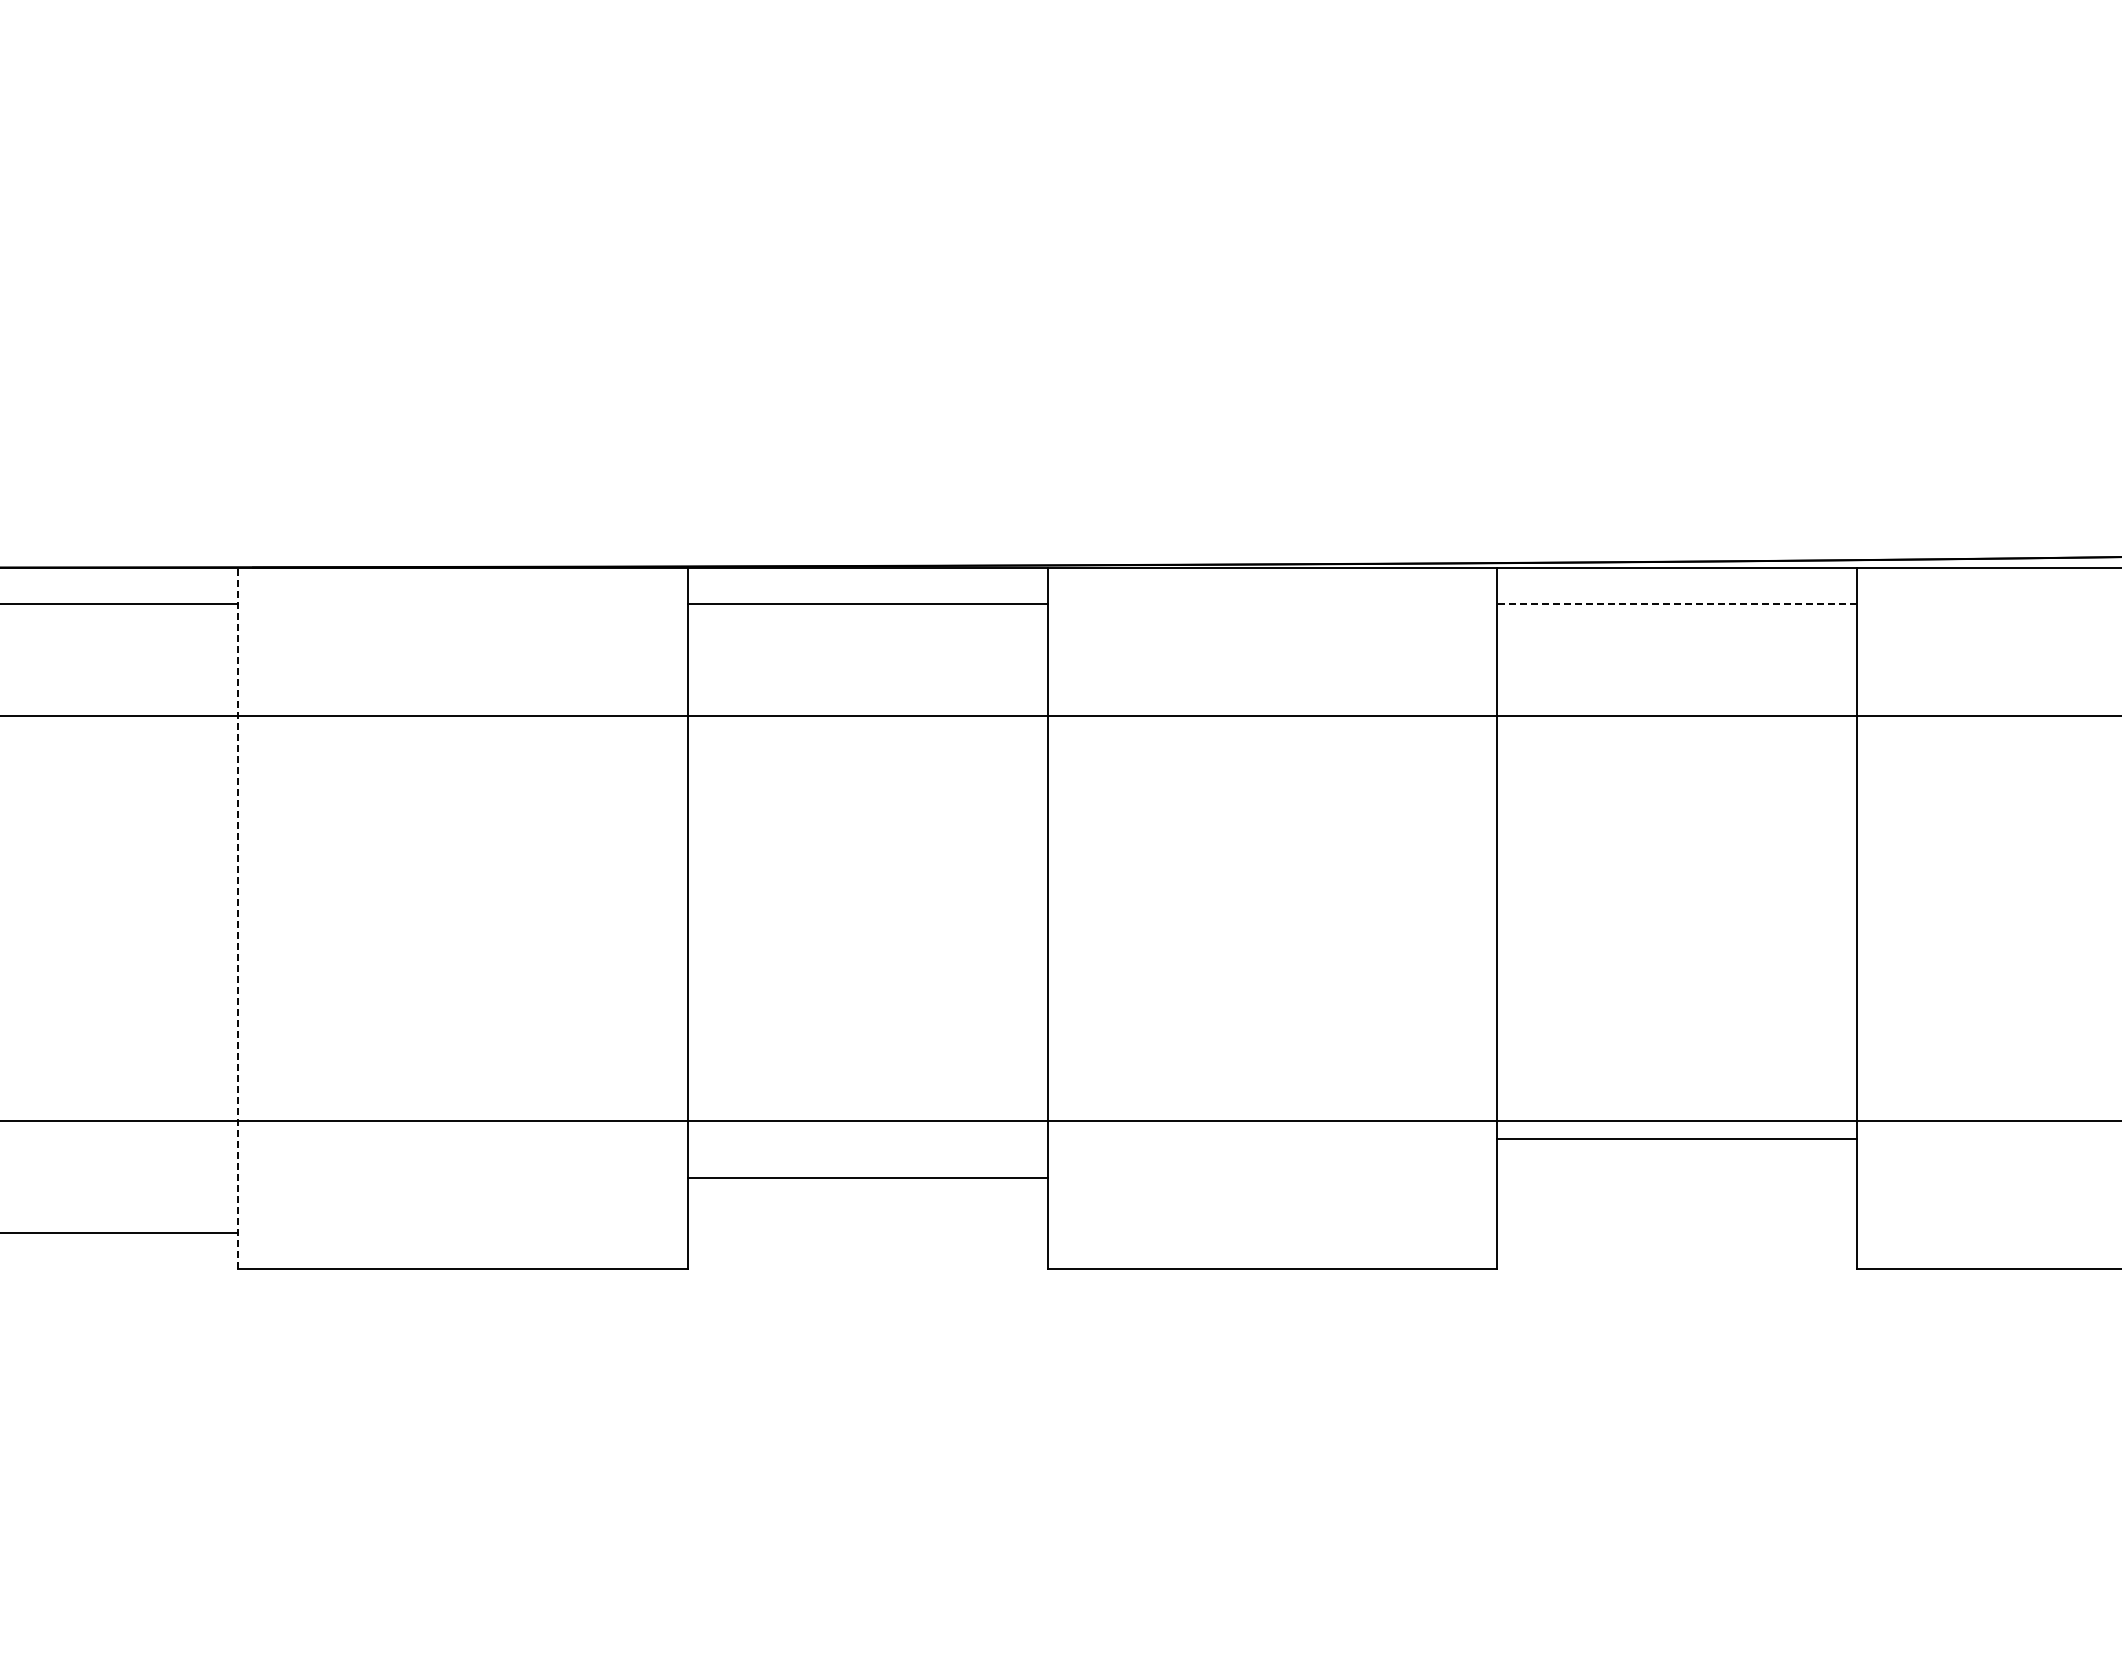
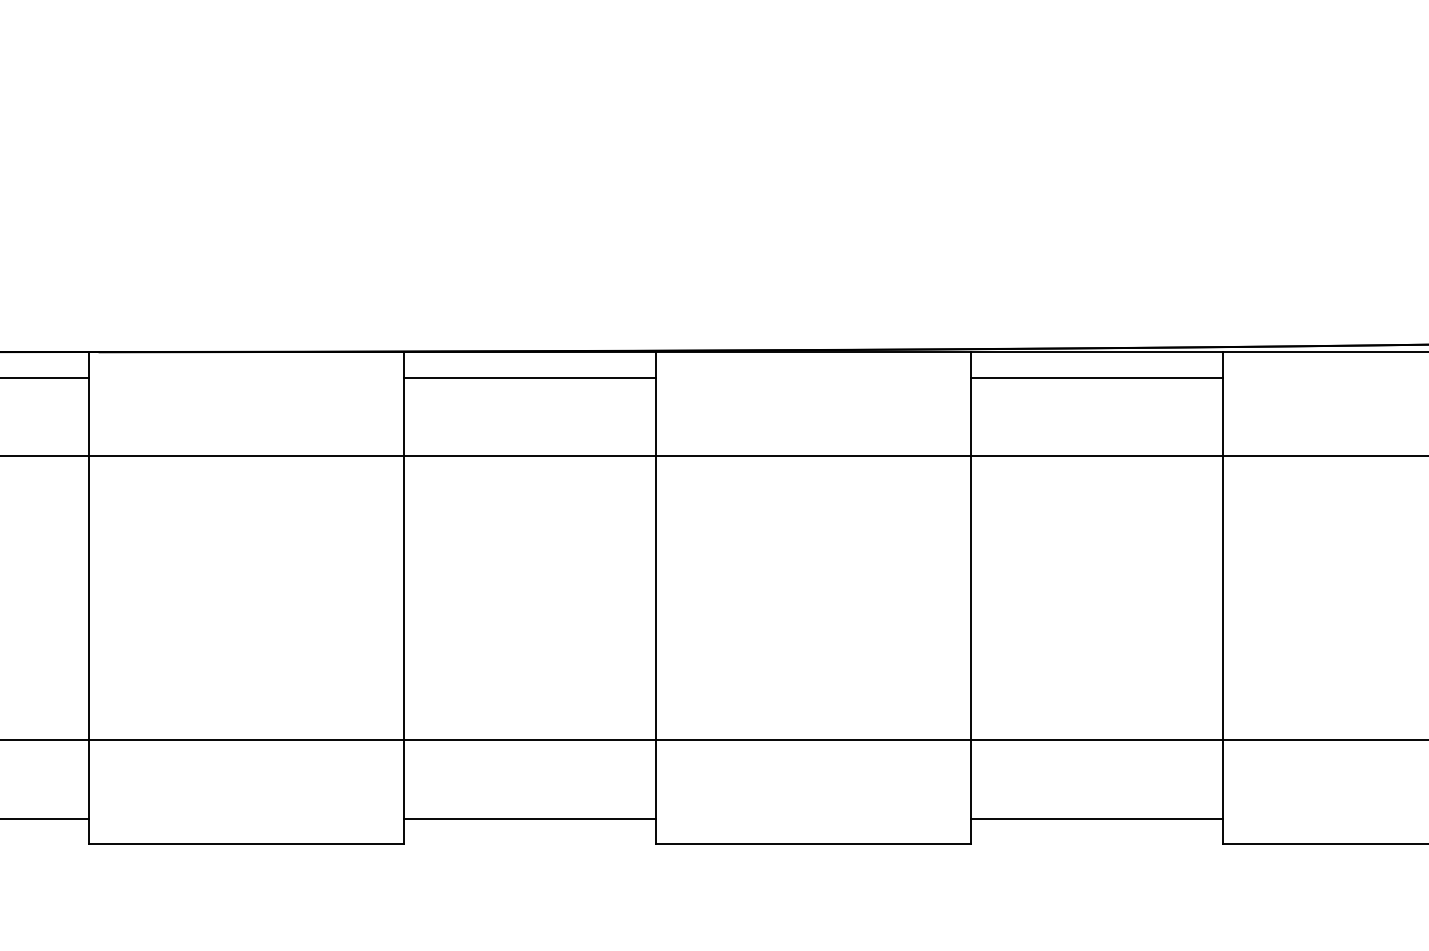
line: (1677, 603) -> (1096, 377), dashed -> solid
line: (237, 918) -> (88, 598), dashed -> solid
line: (1677, 1139) -> (1096, 818), moved
line: (867, 1178) -> (529, 818), moved

